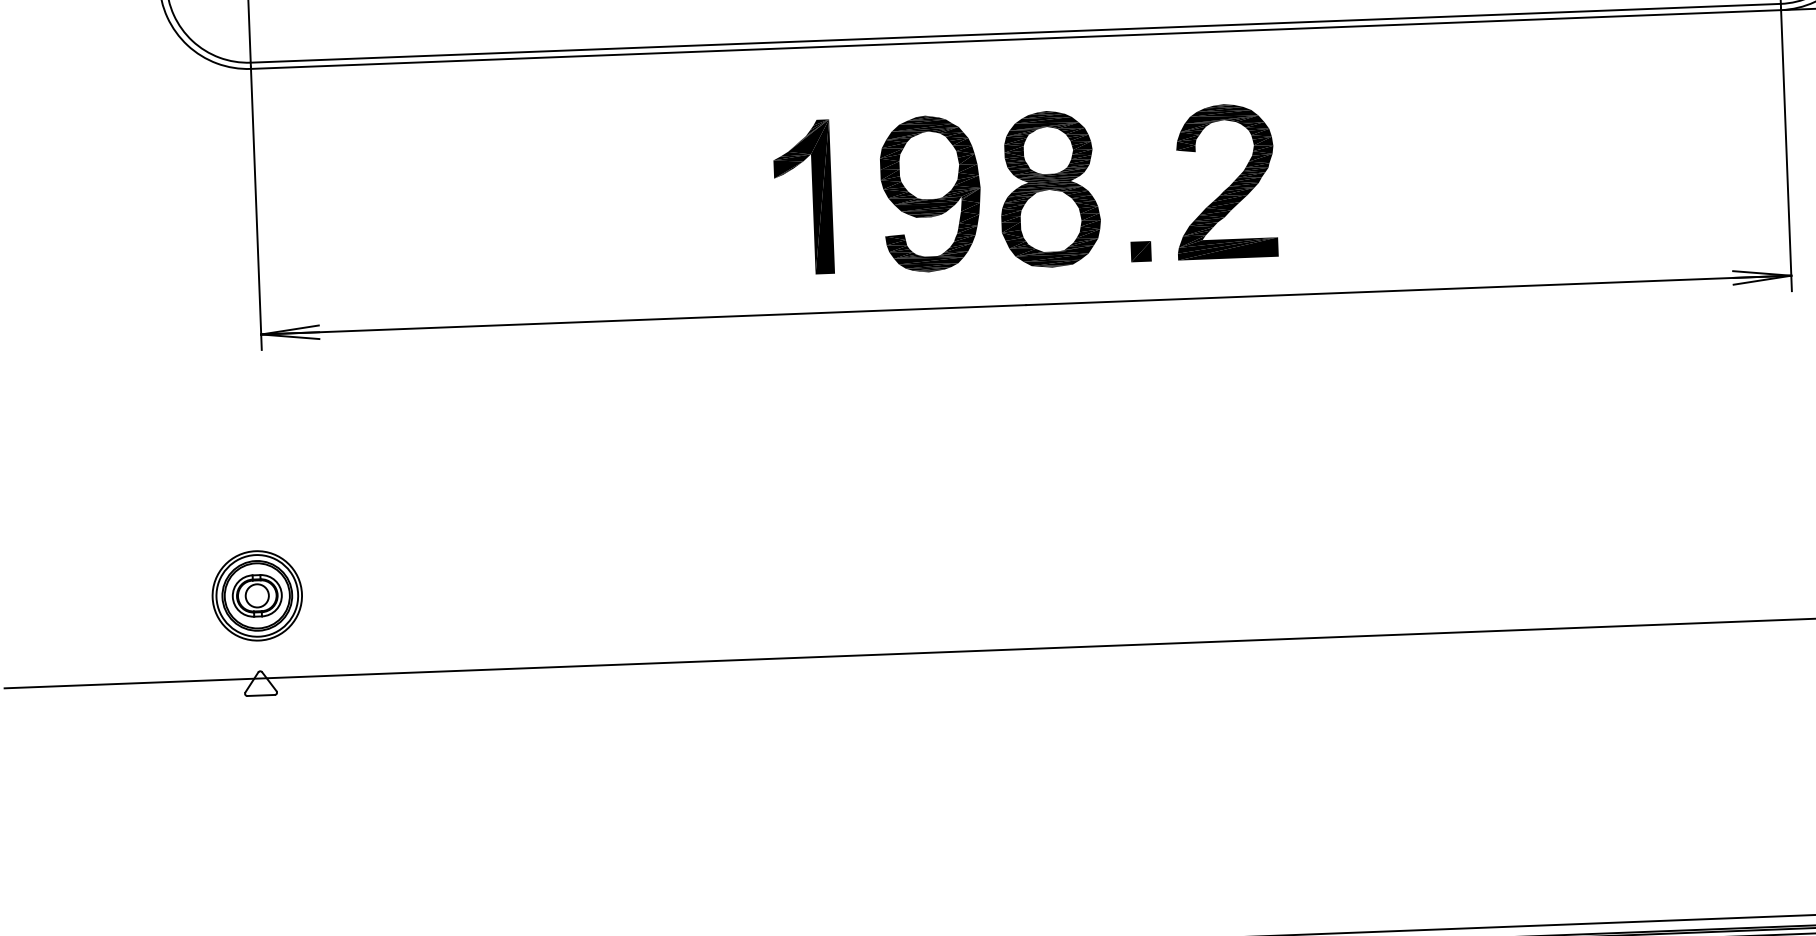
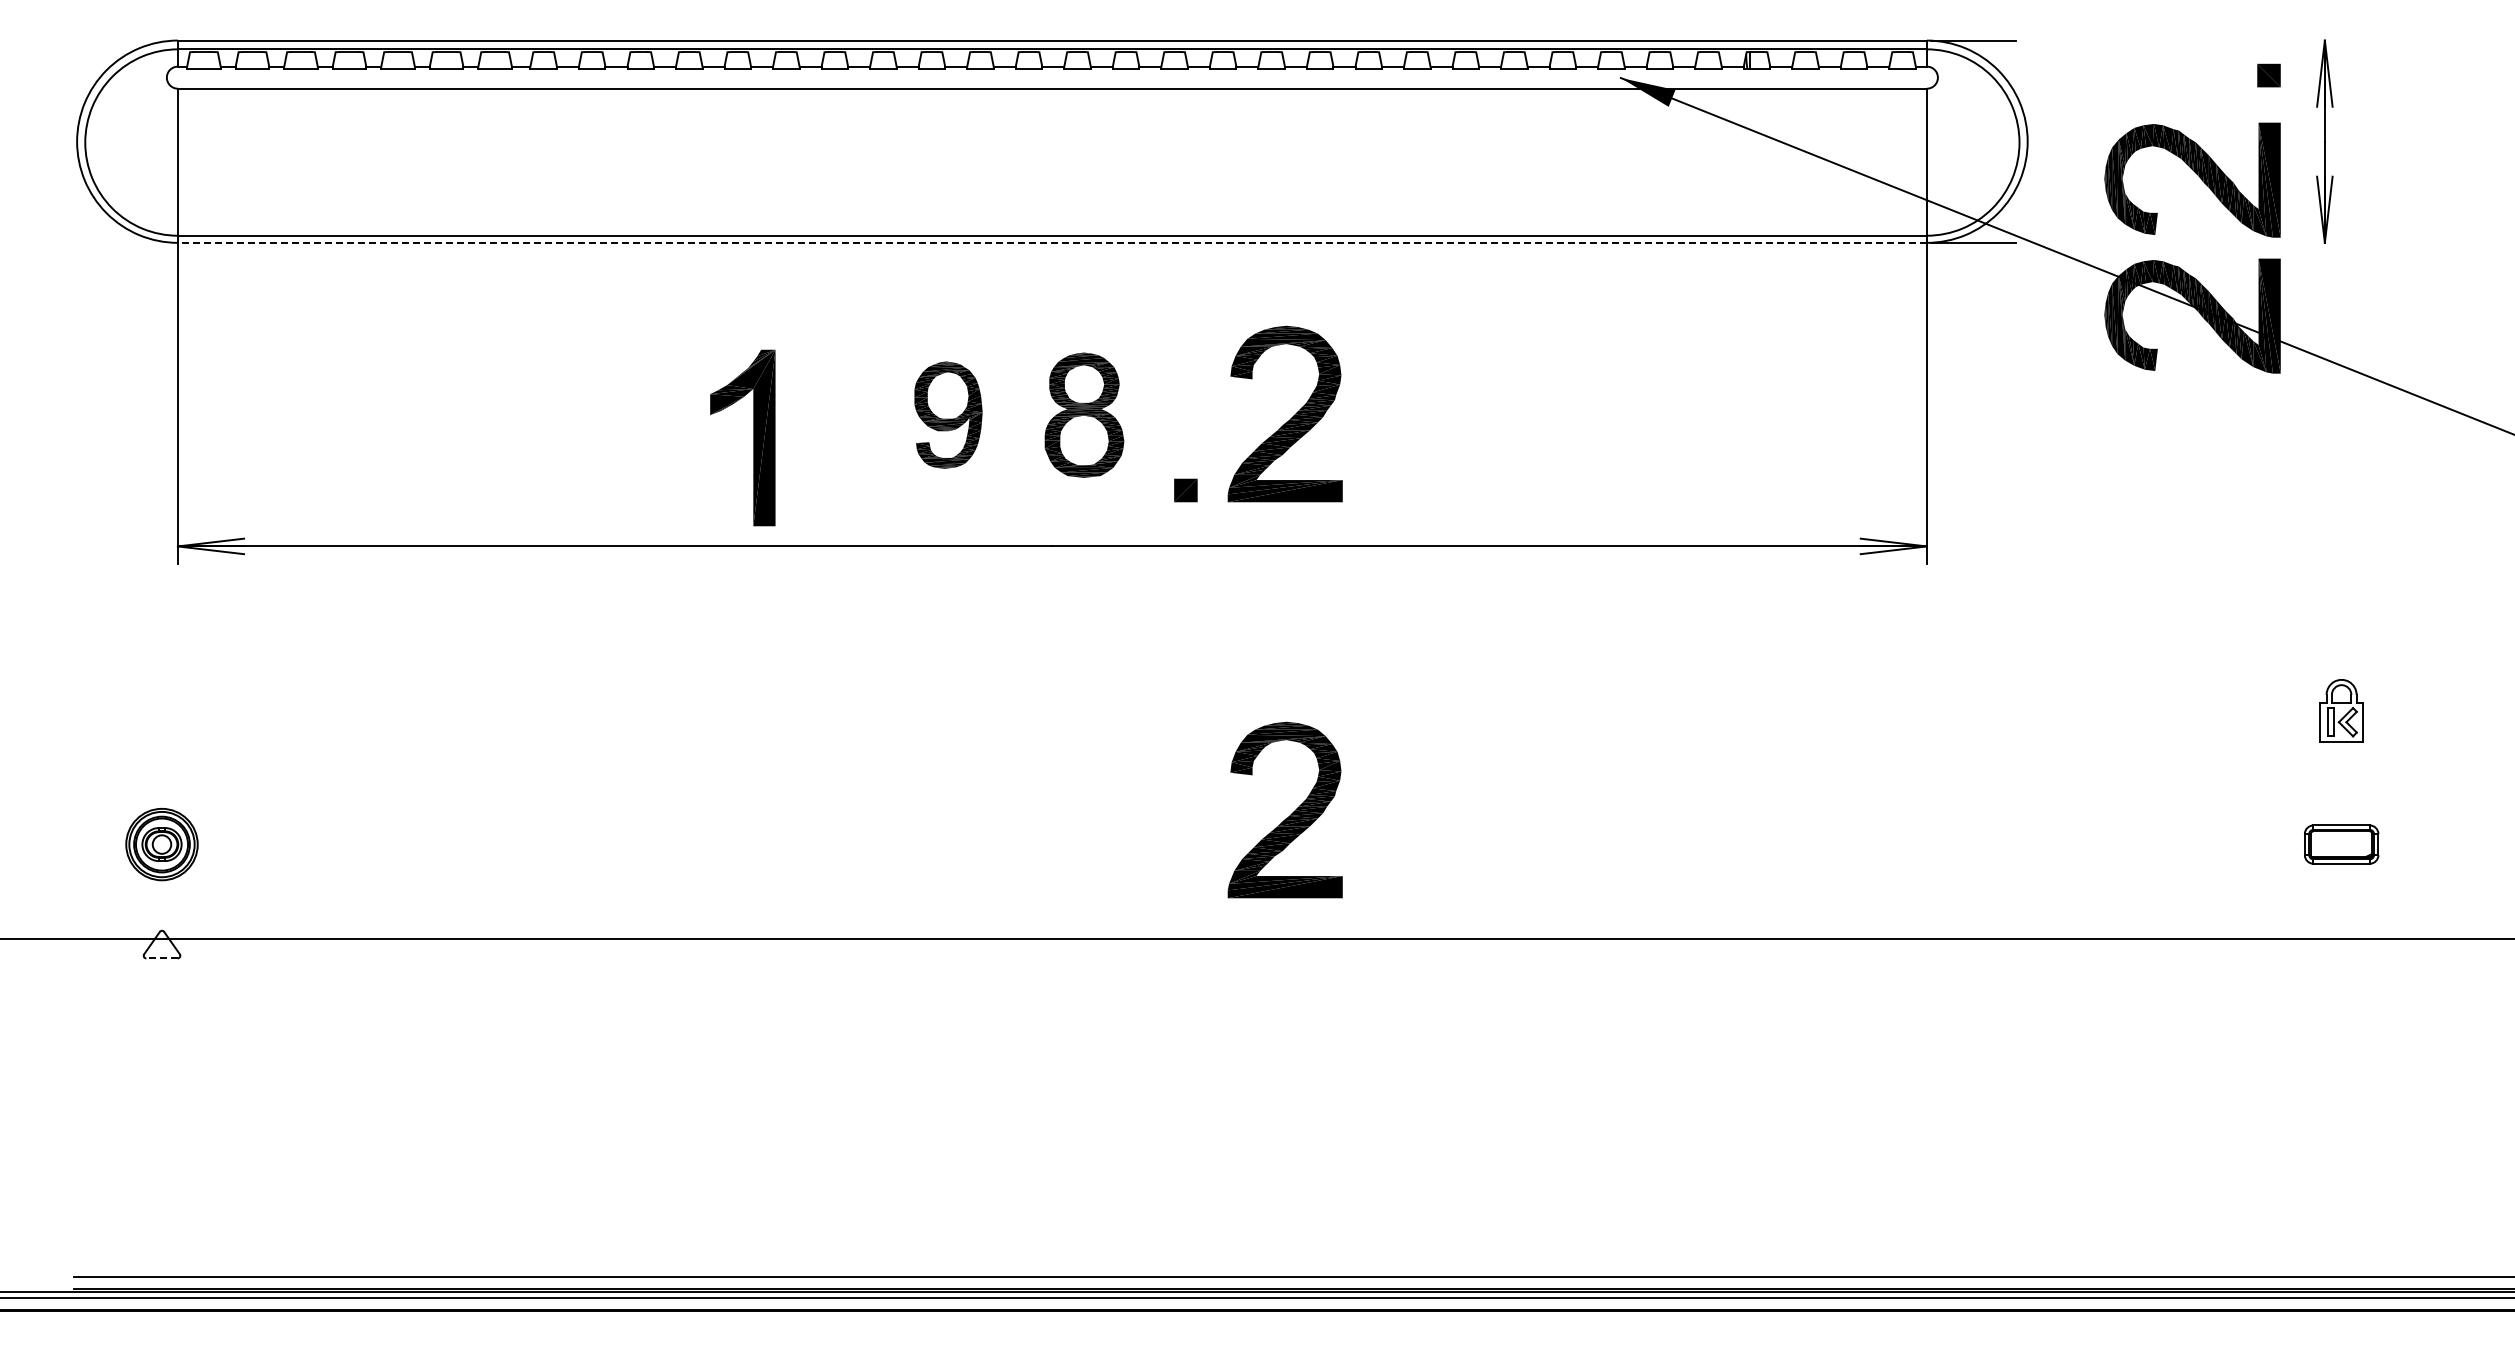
line: (1015, 39) -> (1051, 242), solid -> dashed
part: (1049, 188) -> (1084, 414), size x0.7
part: (930, 193) -> (948, 414), size x0.6
part: (812, 196) -> (753, 437), moved
part: (1243, 531) -> (1290, 814), added
part: (256, 595) -> (161, 844), size x0.7
line: (261, 695) -> (162, 958), solid -> dashed

